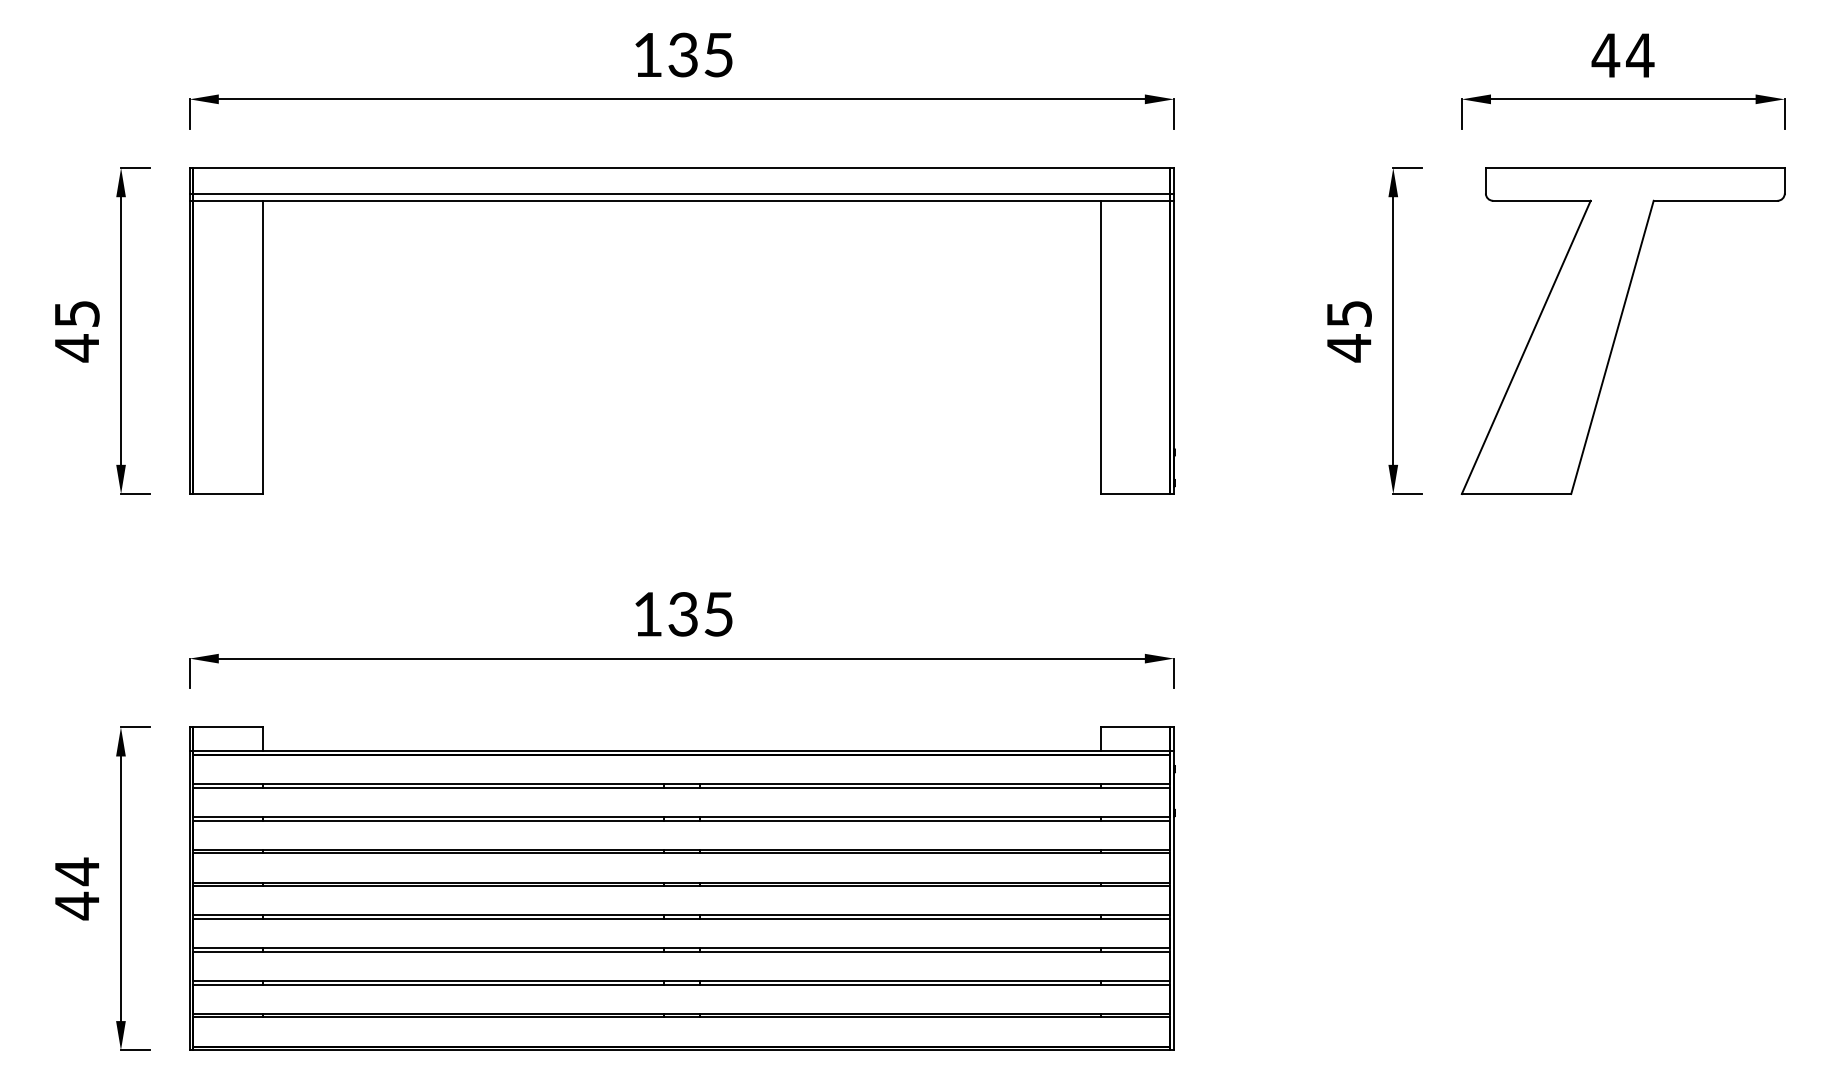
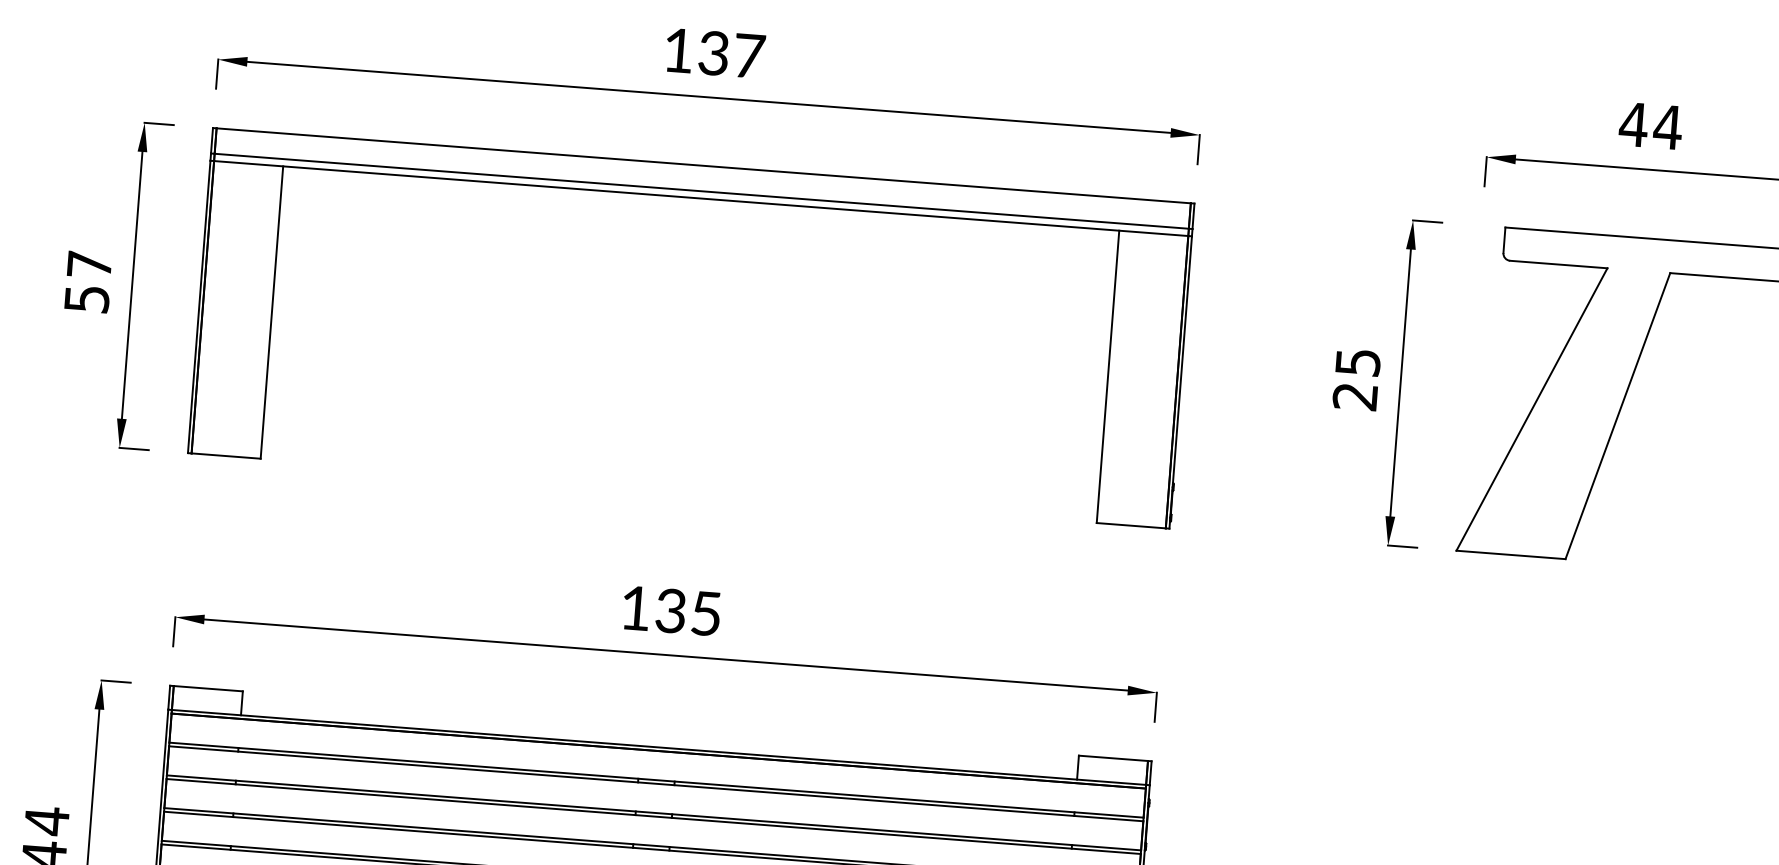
text: (719, 55) -> (749, 56), 135 -> 137
text: (77, 331) -> (88, 282), 45 -> 57
text: (1348, 348) -> (1354, 396), 45 -> 25

